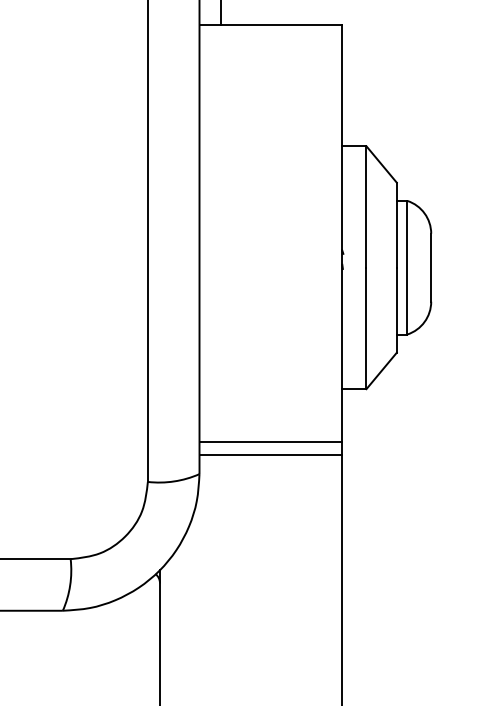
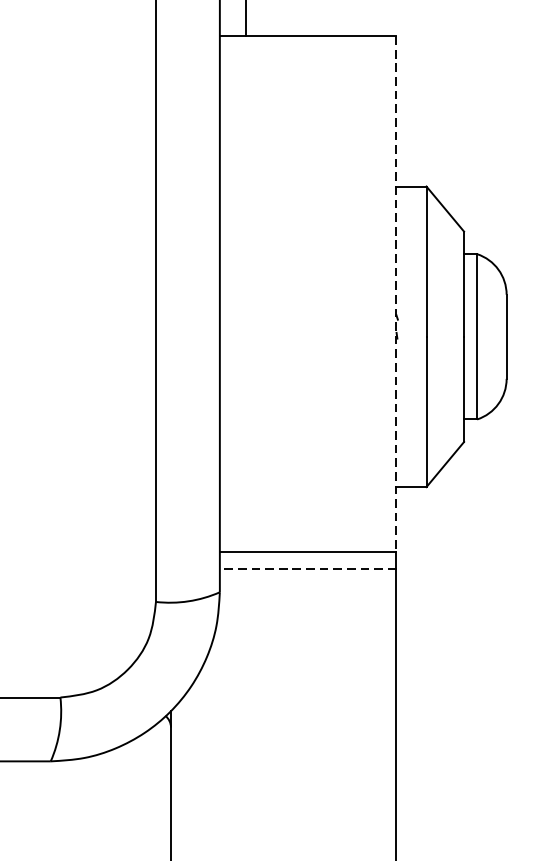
line: (342, 233) -> (396, 294), solid -> dashed
line: (270, 455) -> (307, 569), solid -> dashed

